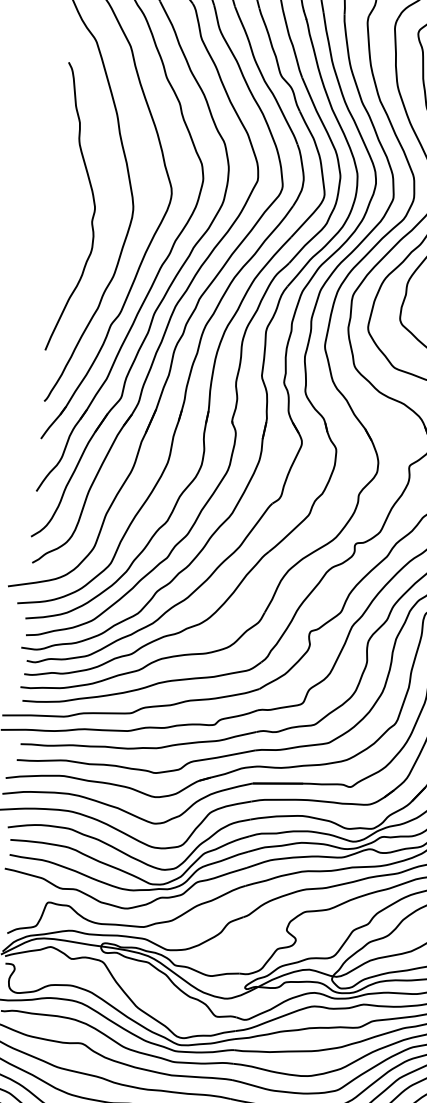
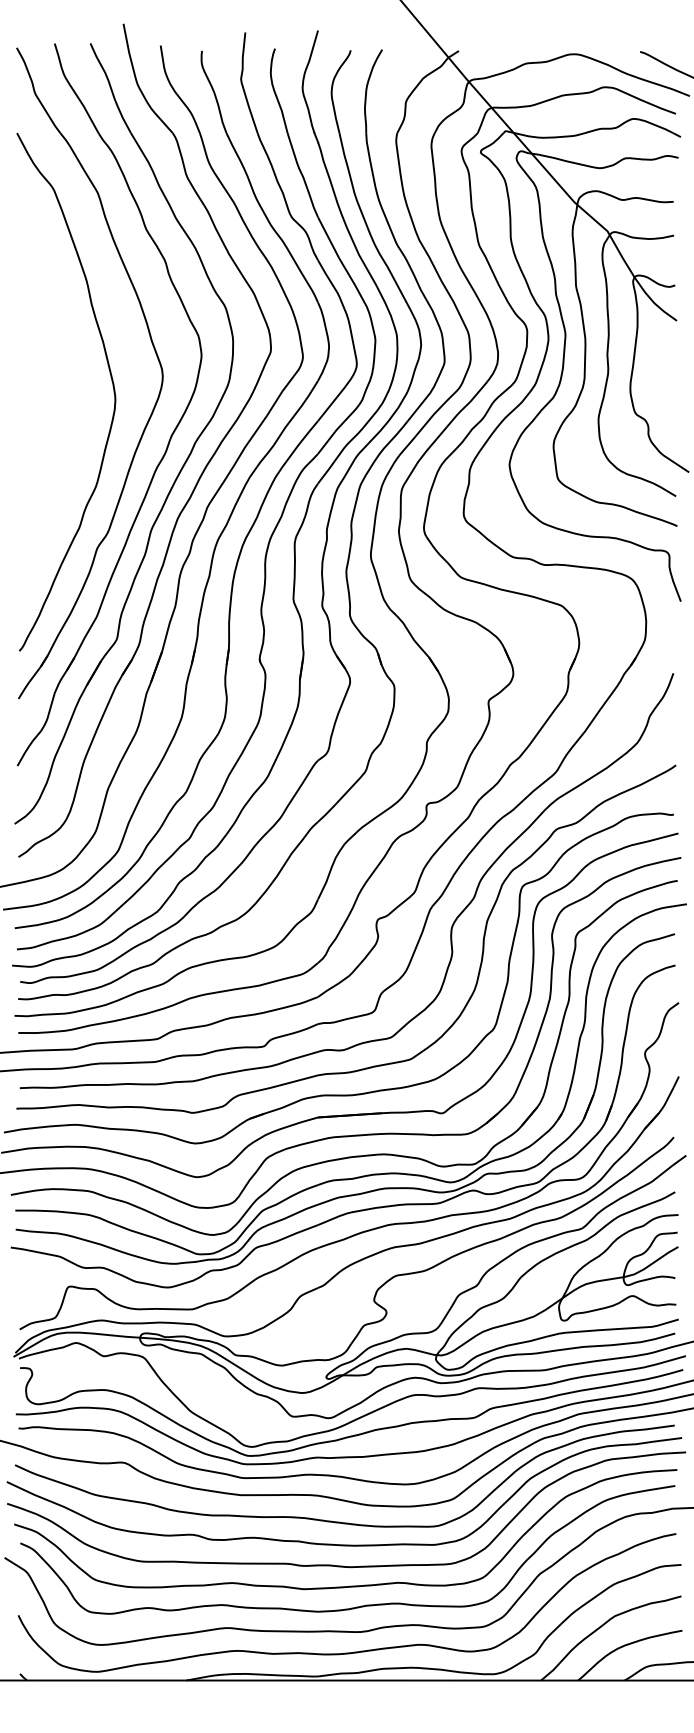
curve: (93, 204) -> (64, 396), removed

